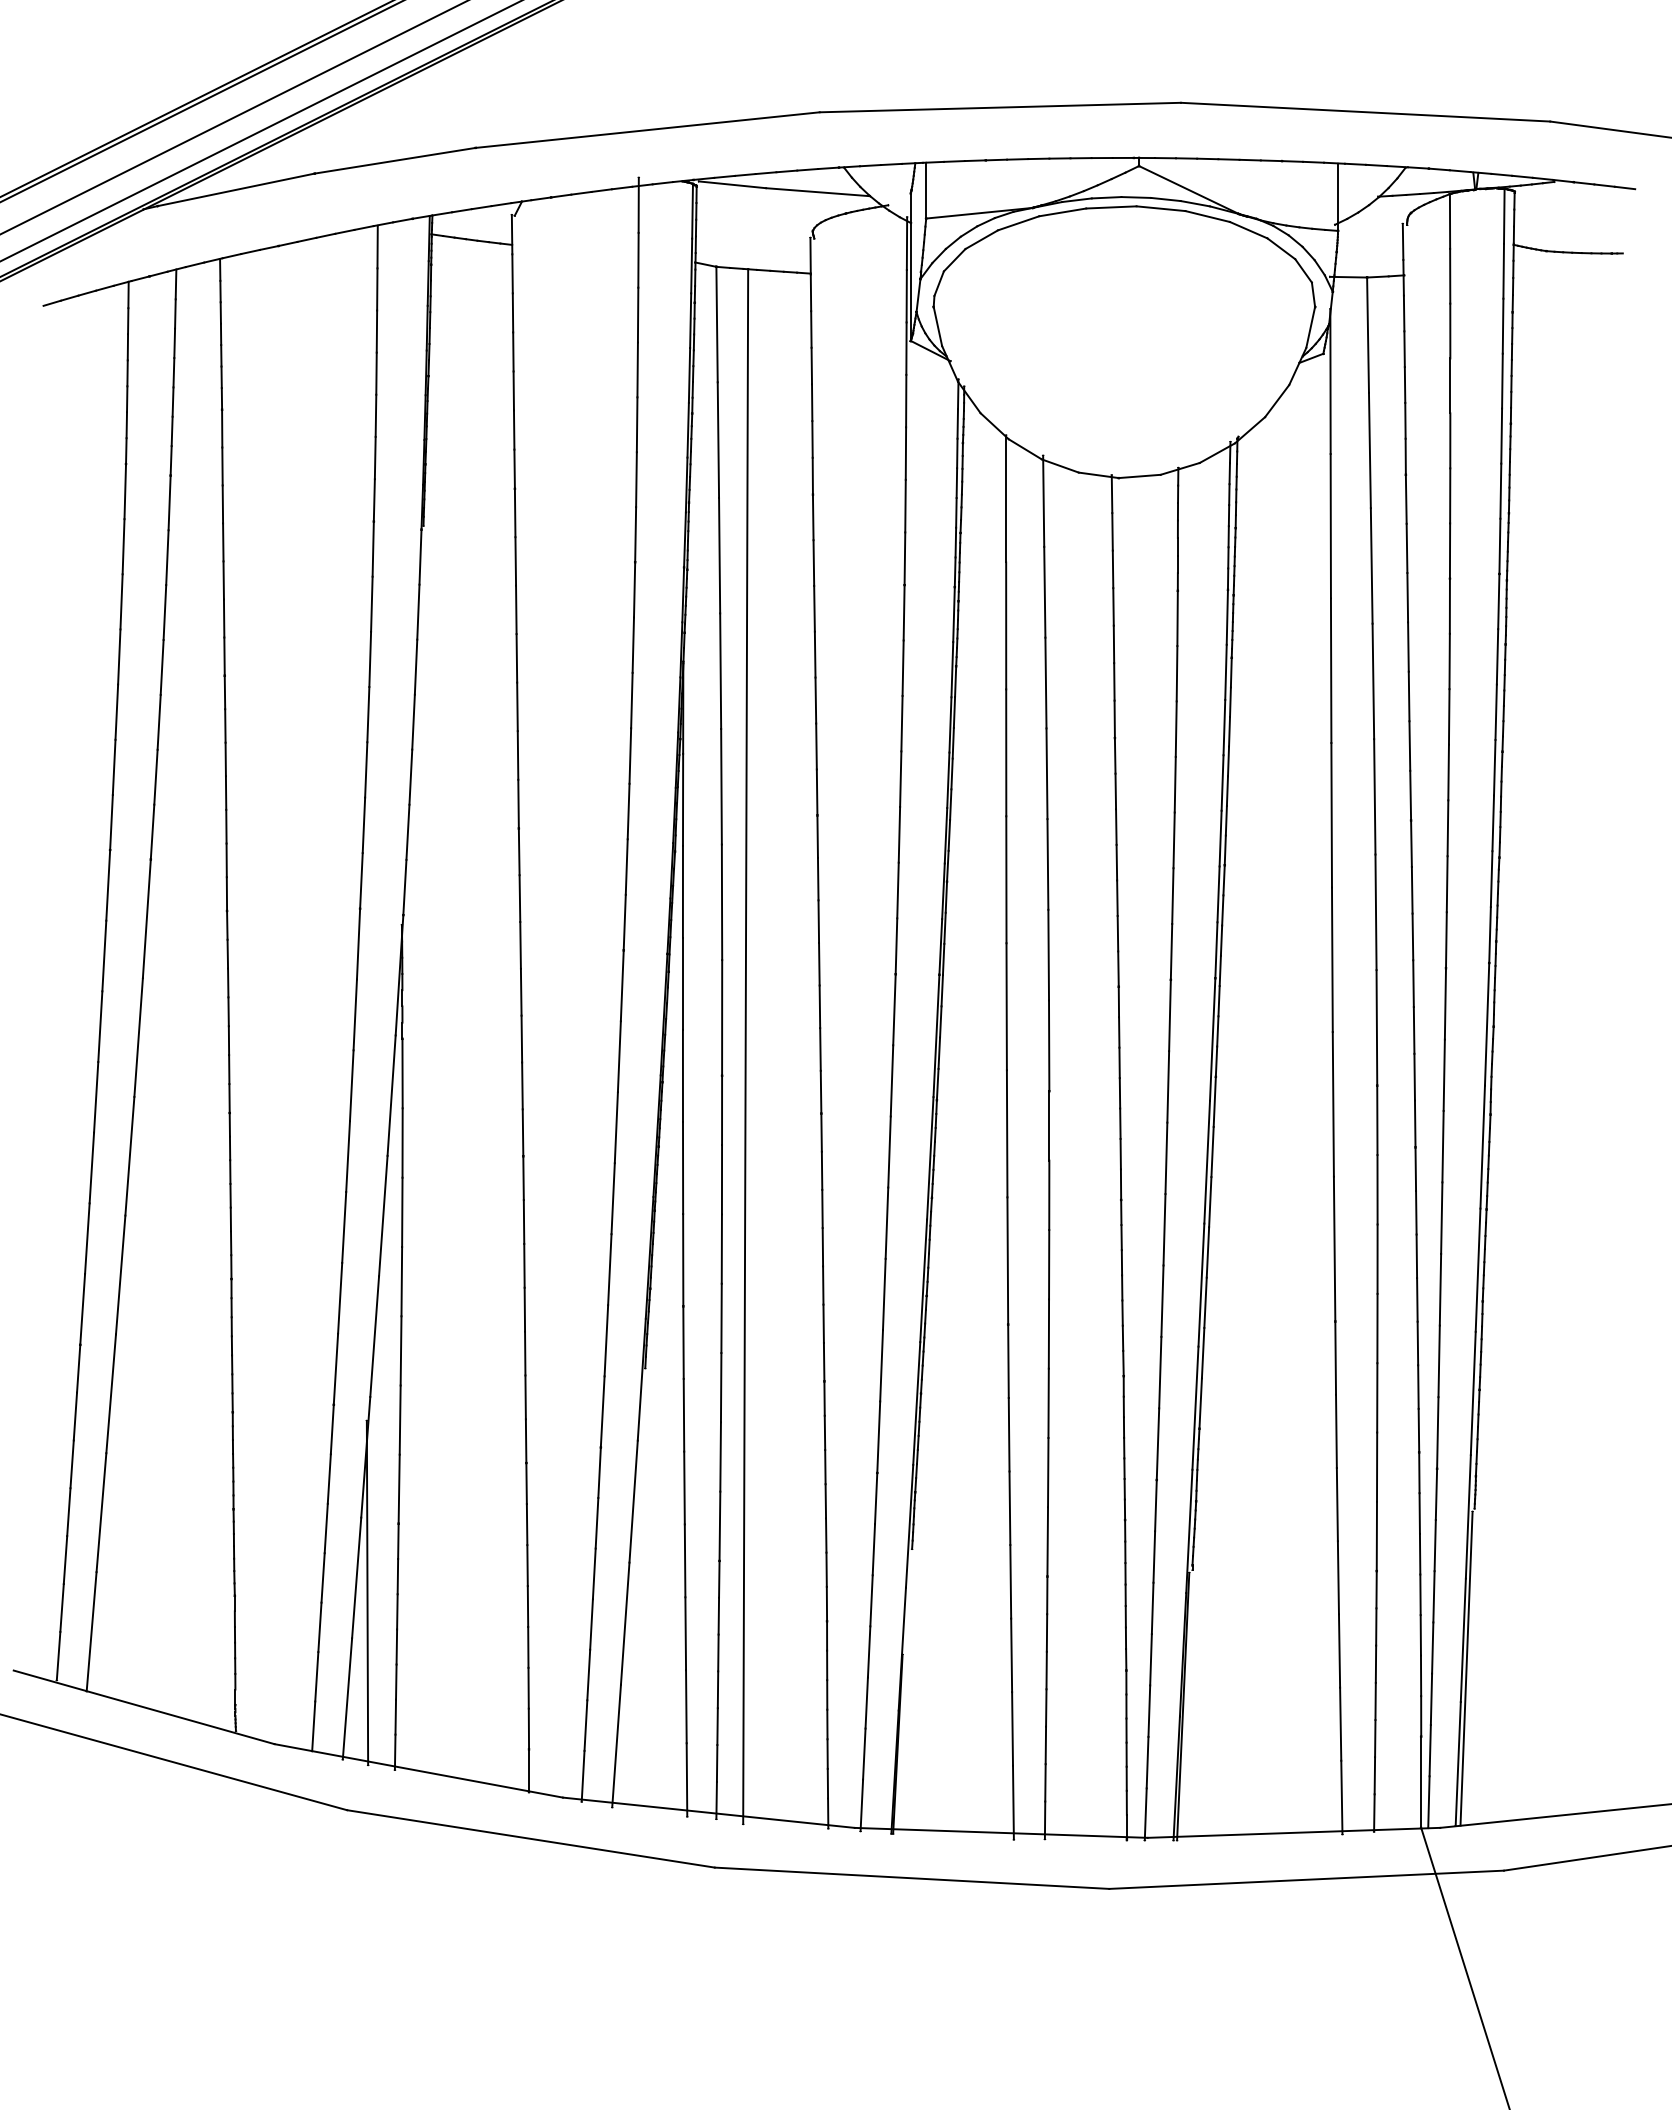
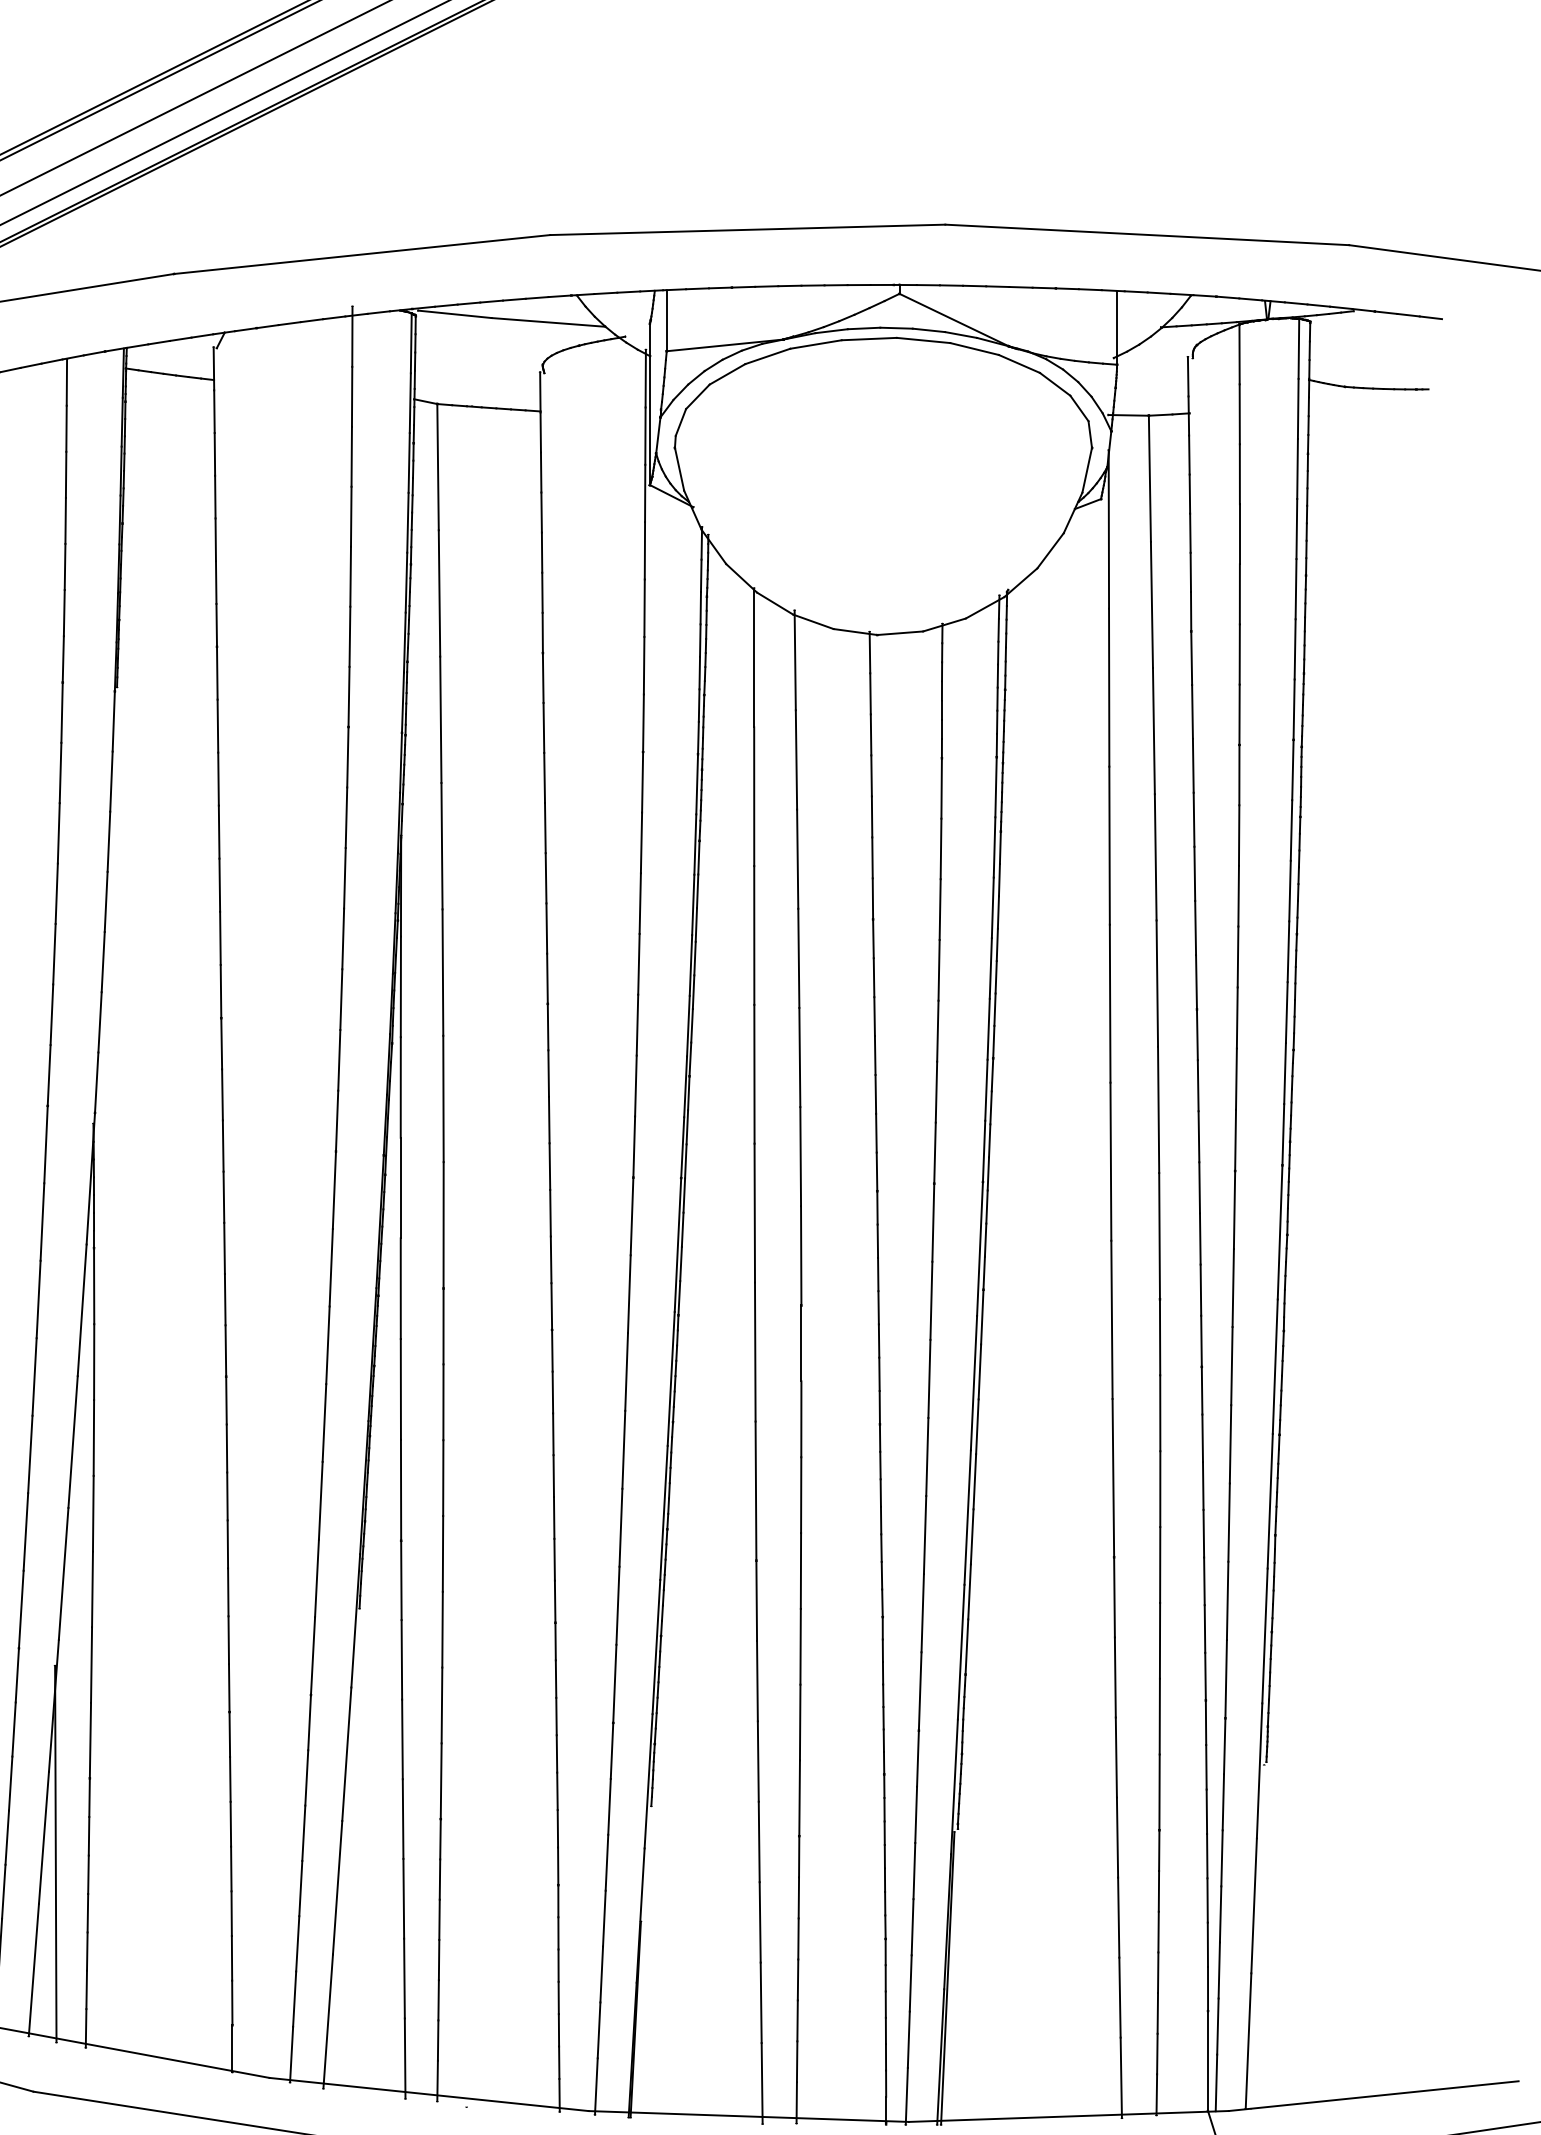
line: (745, 1046) -> (469, 1256), removed
line: (1466, 1668) -> (1257, 1936), removed

